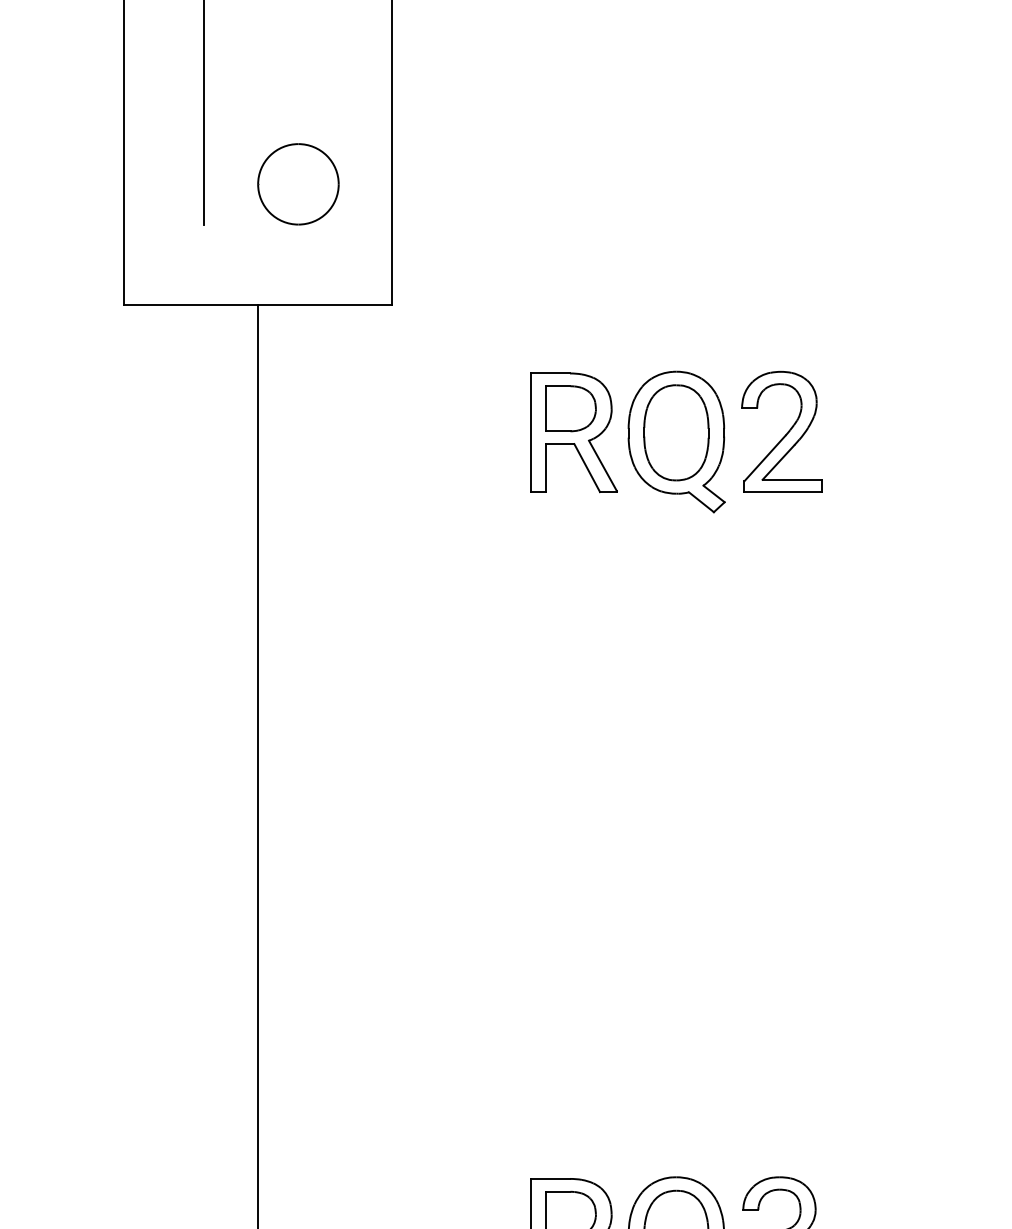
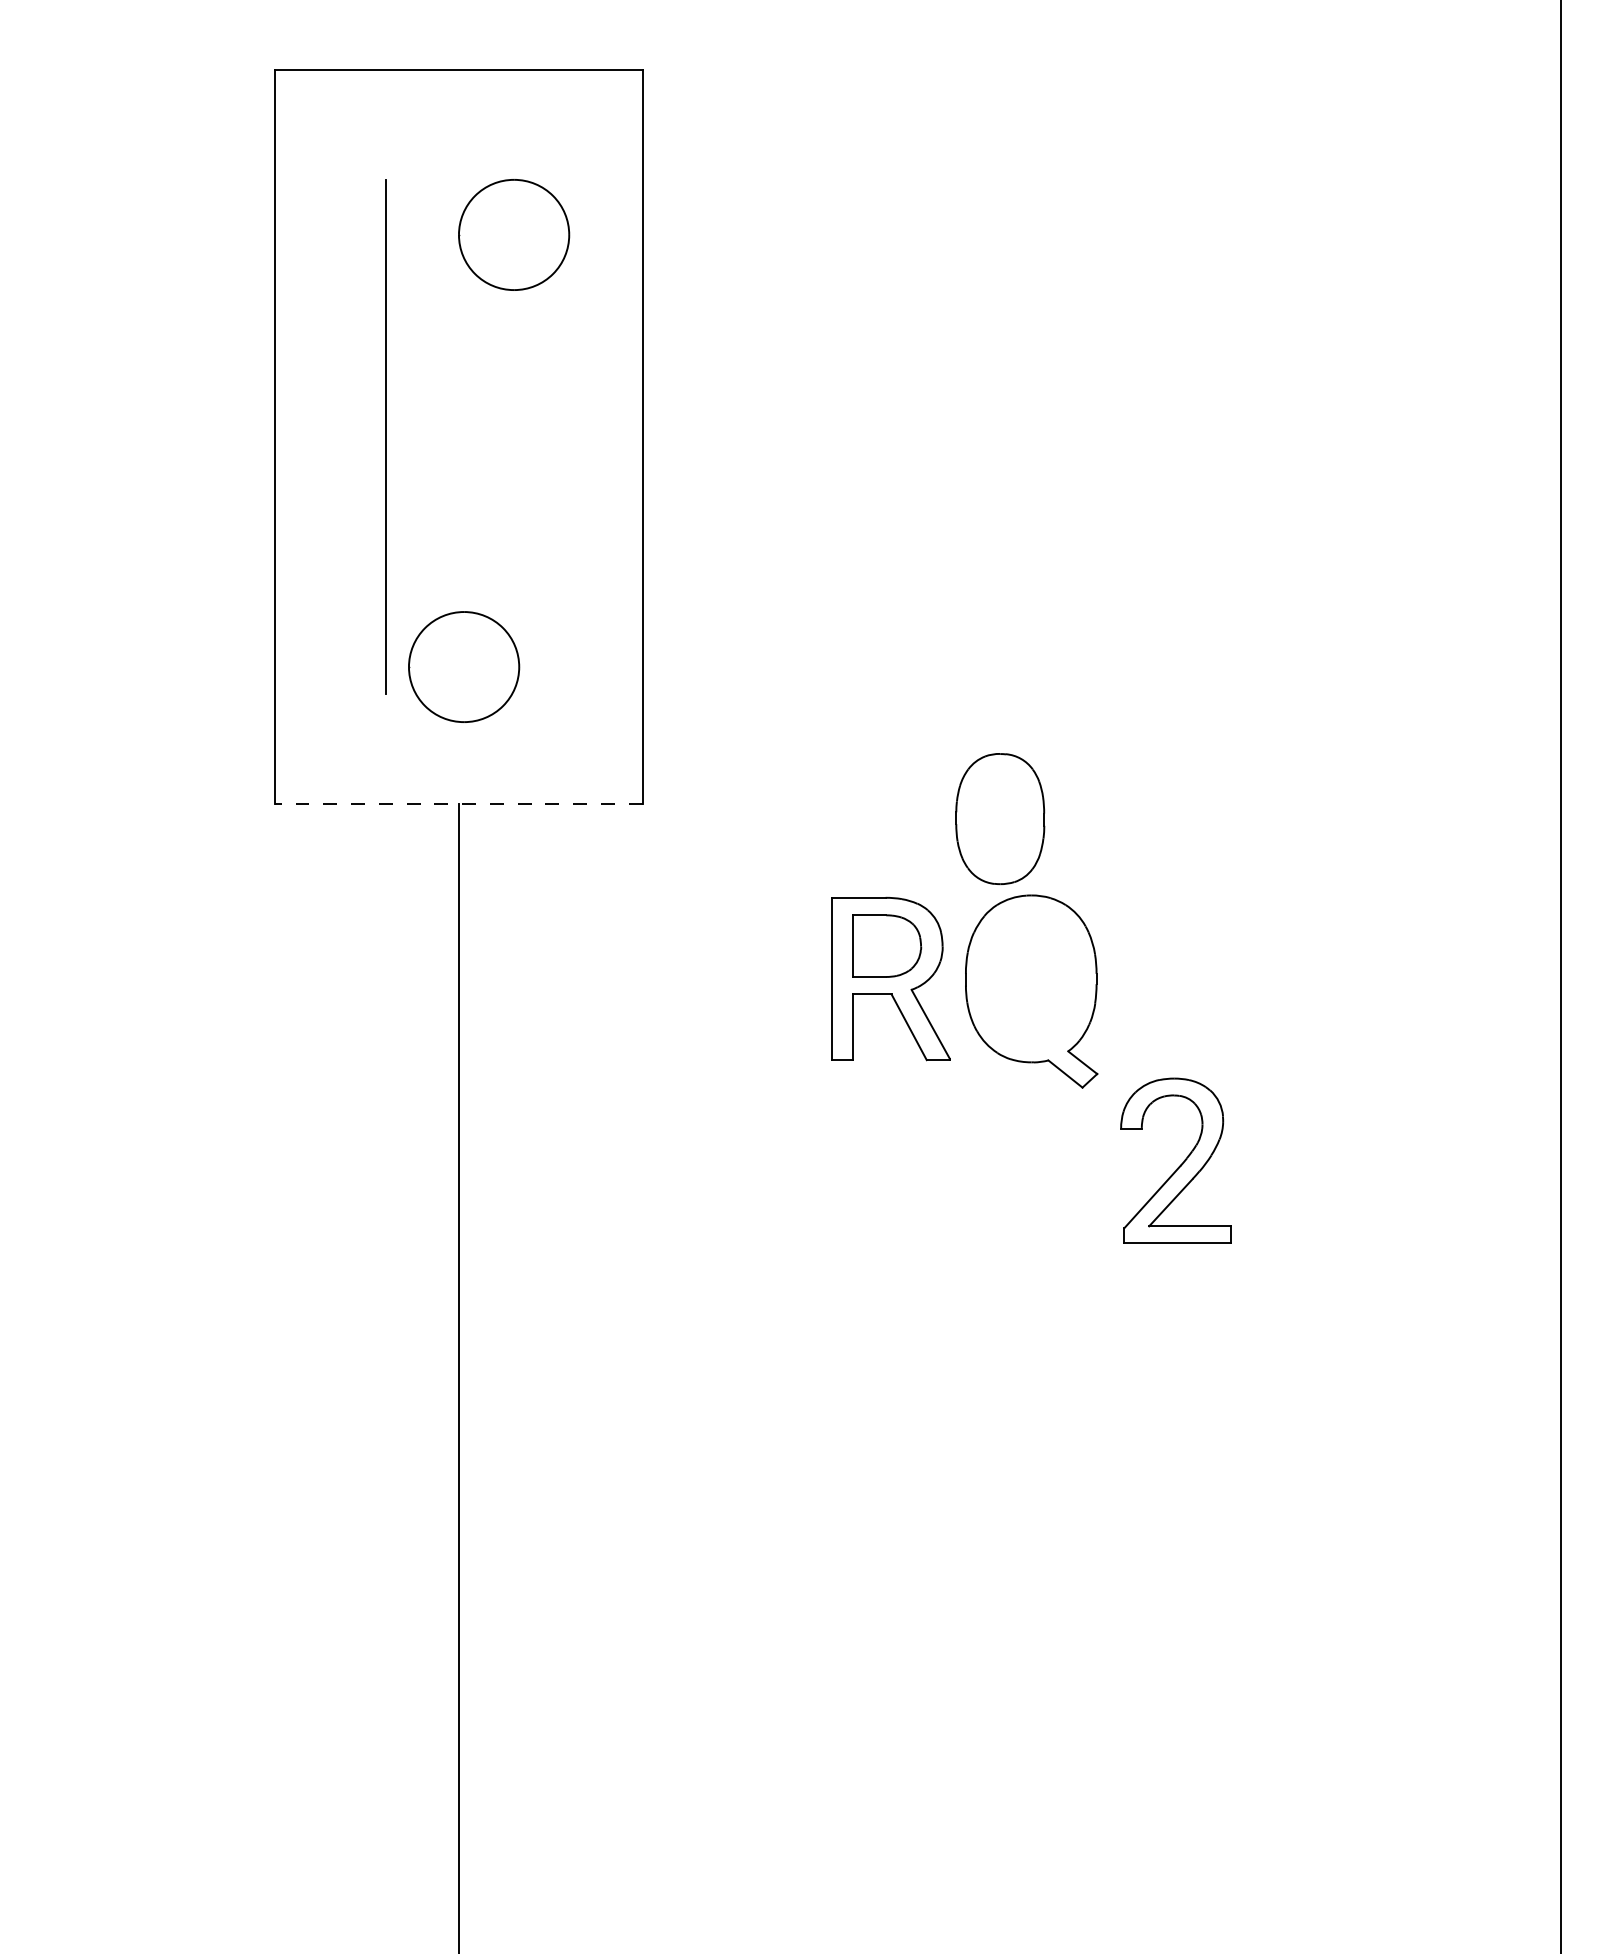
part: (298, 183) -> (464, 666), moved
line: (257, 305) -> (458, 804), solid -> dashed
part: (676, 432) -> (1000, 818), moved
part: (785, 434) -> (1180, 1164), moved

